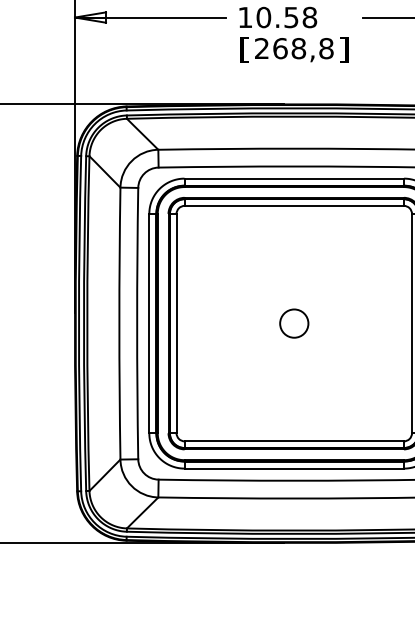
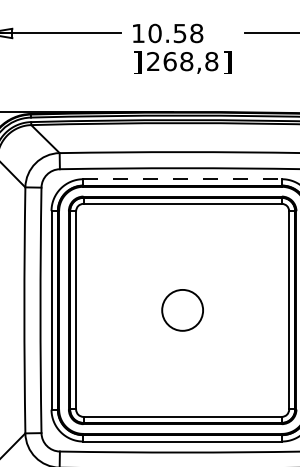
text: (244, 49) -> (137, 62), [ -> ]
line: (294, 178) -> (182, 179), solid -> dashed
circle: (294, 323) -> (182, 310), size x1.6

